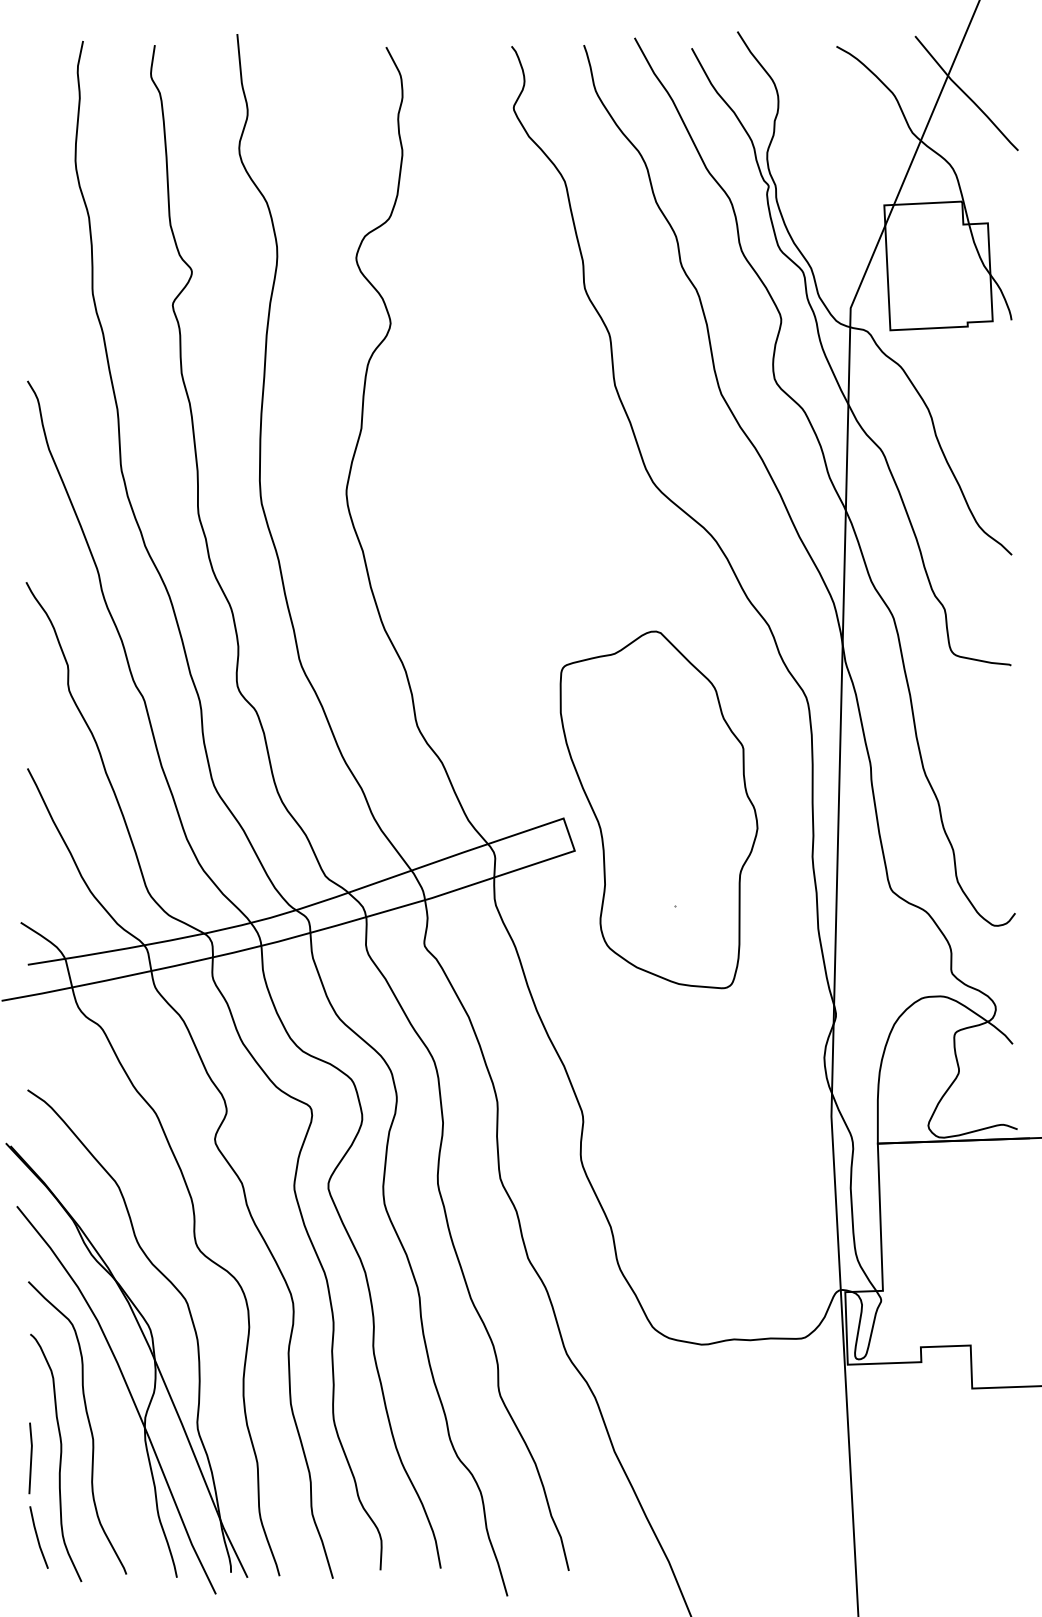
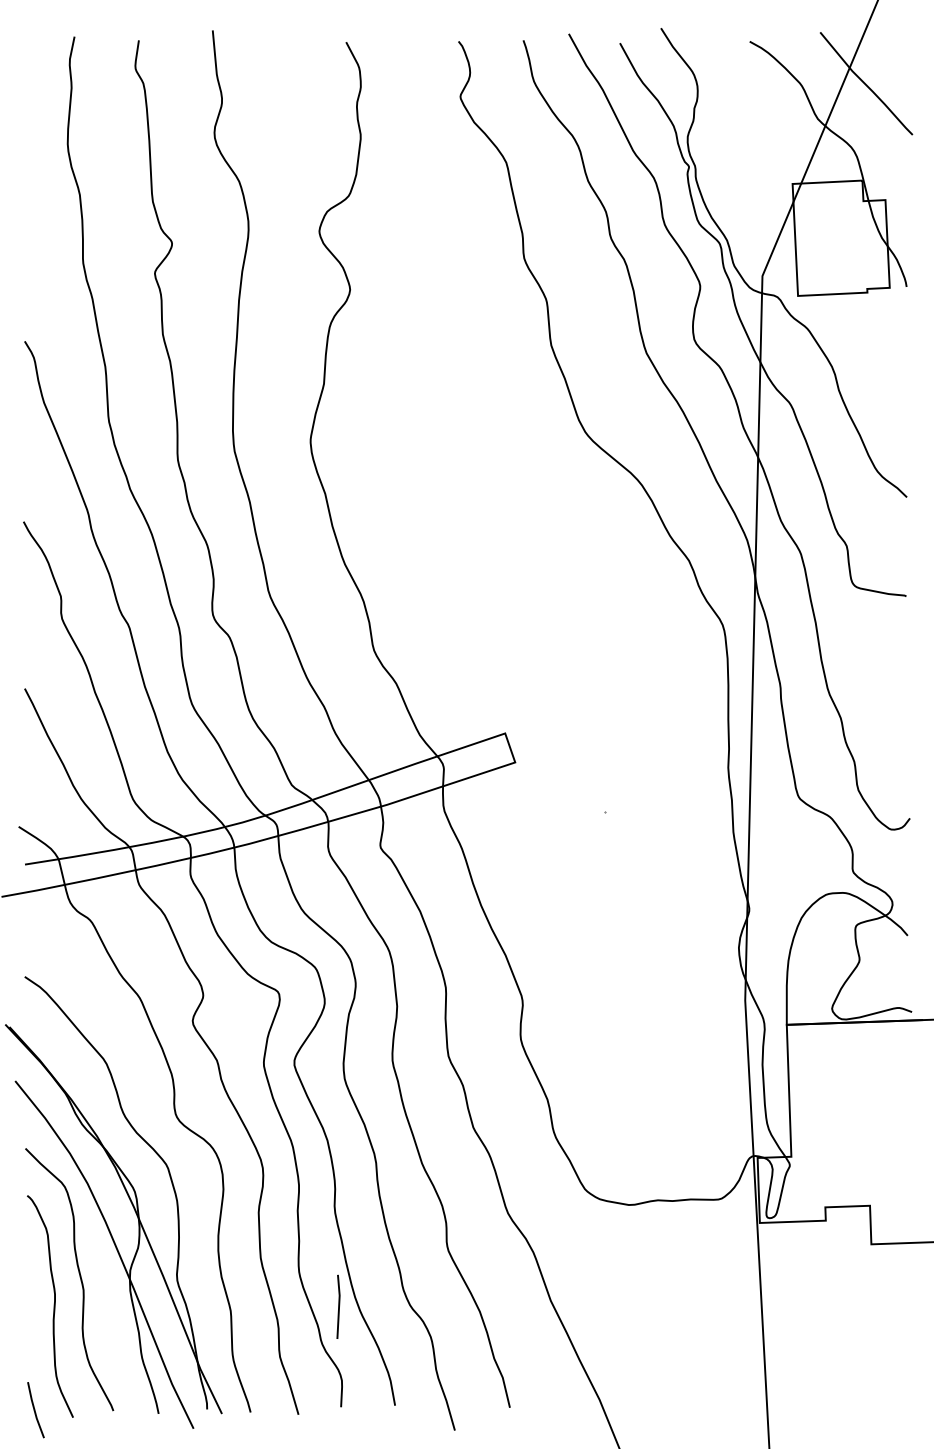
part: (658, 809) -> (590, 725), removed
line: (30, 1458) -> (338, 1307), moved
line: (38, 1537) -> (35, 1410), moved

